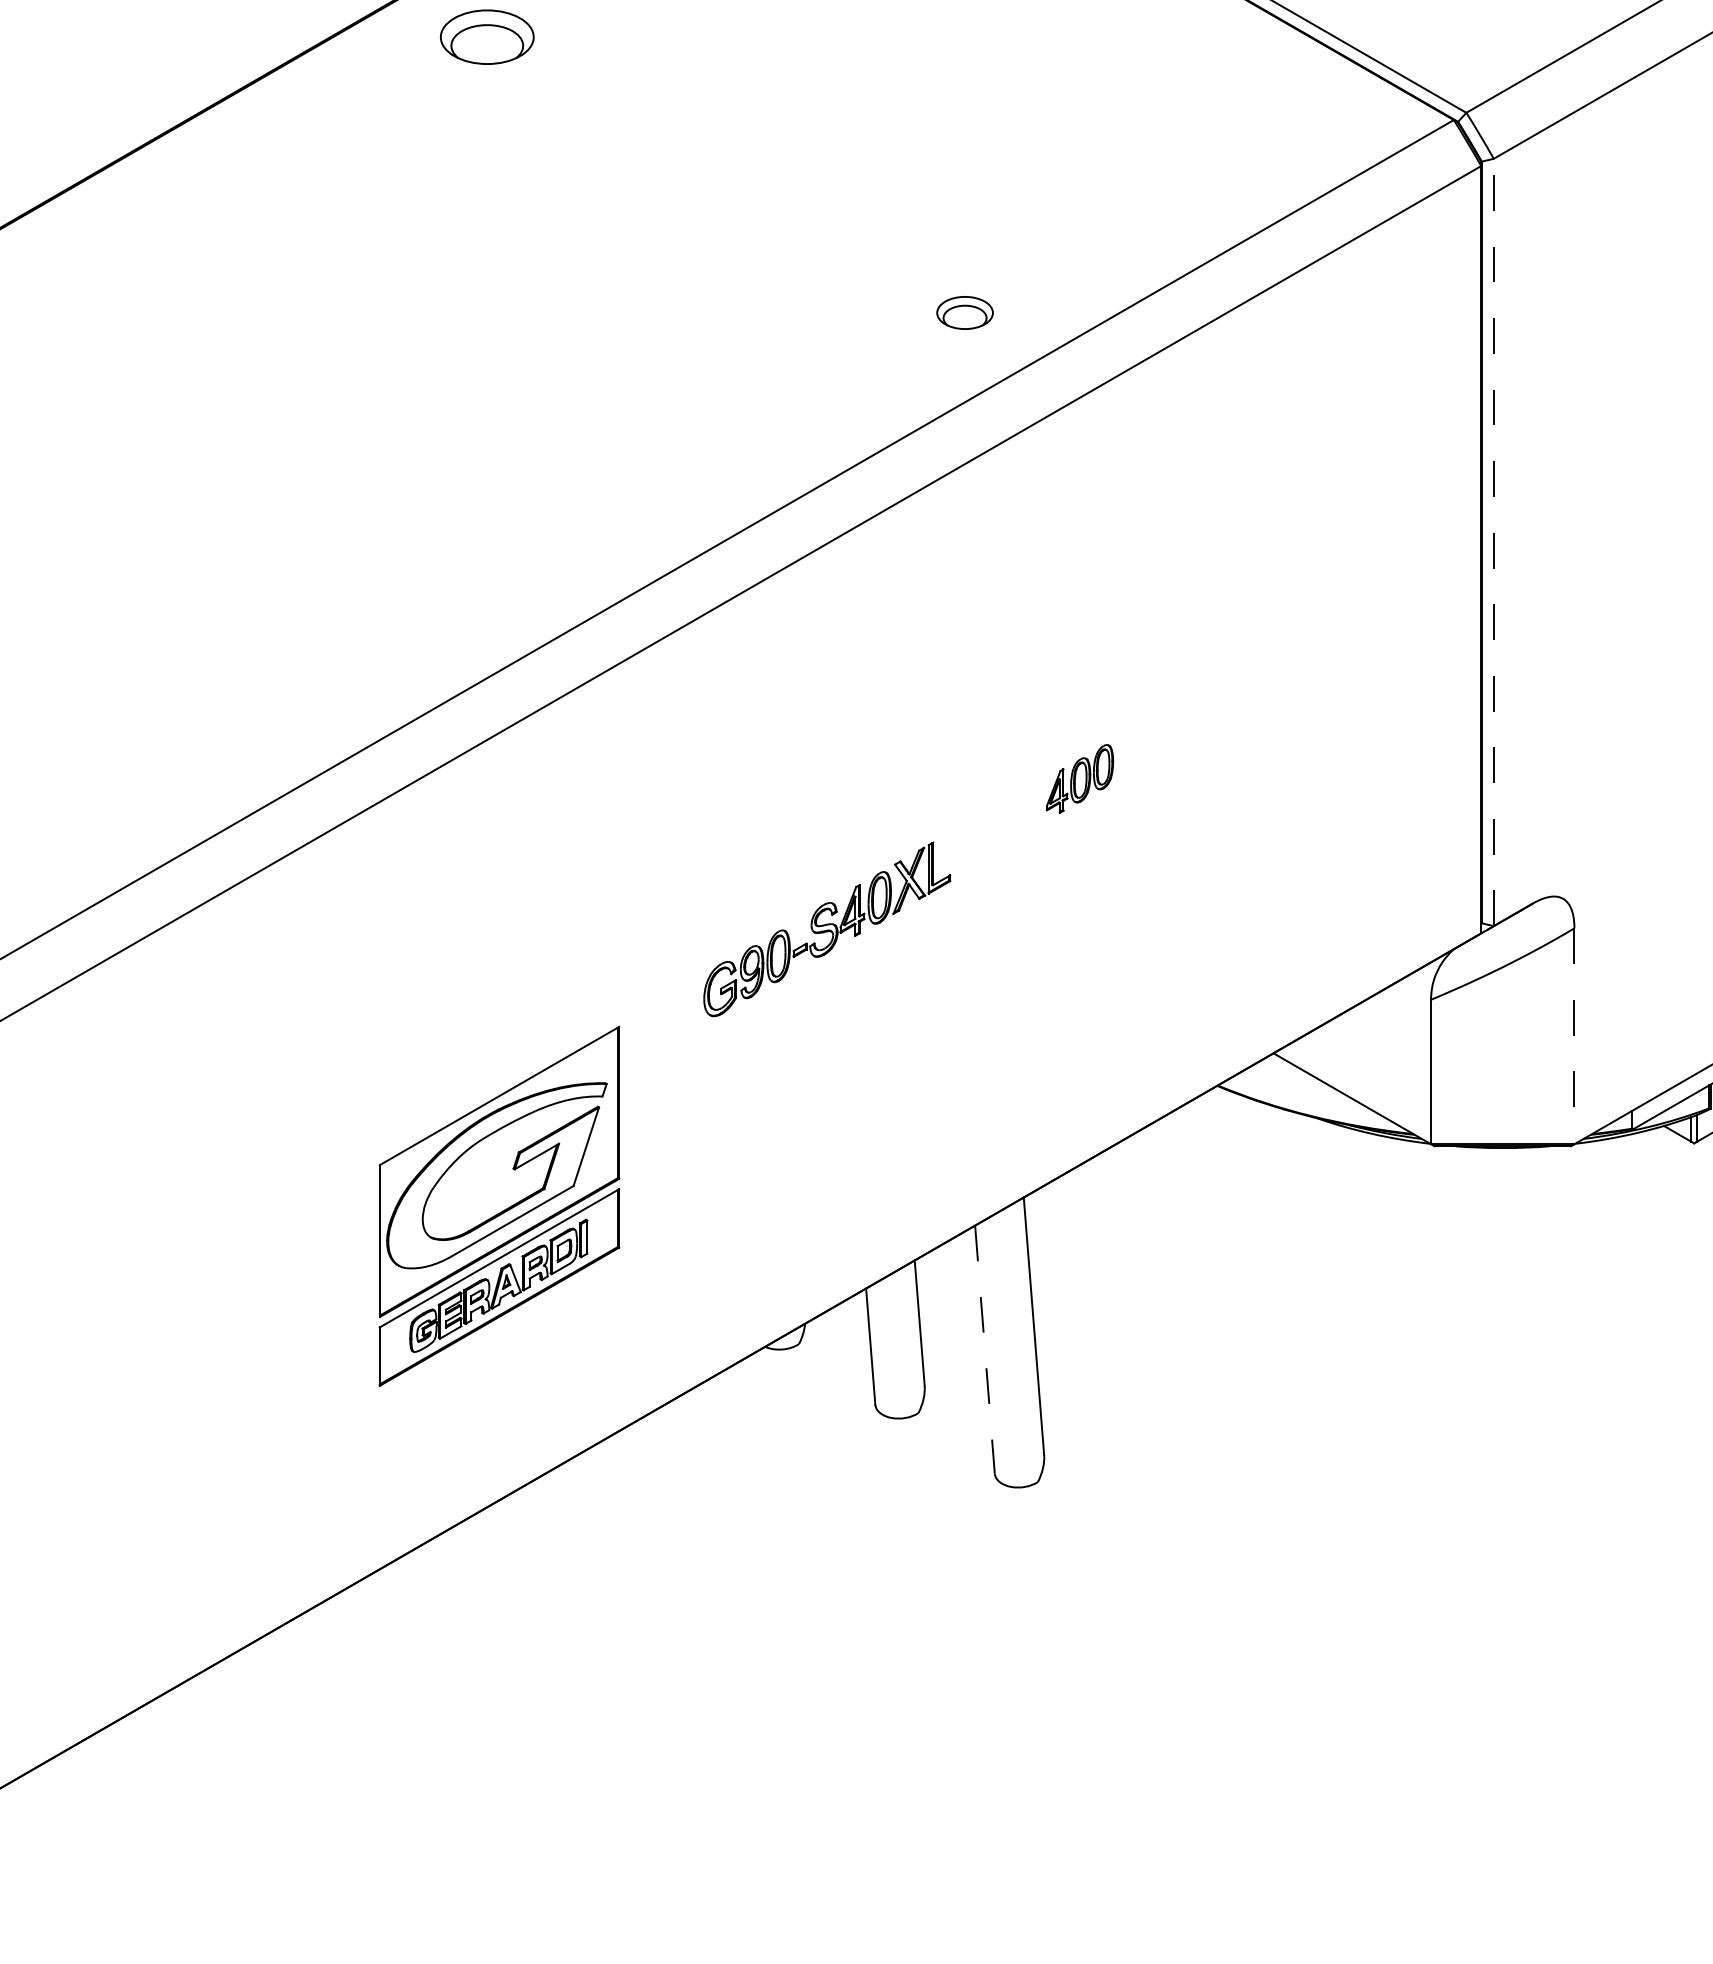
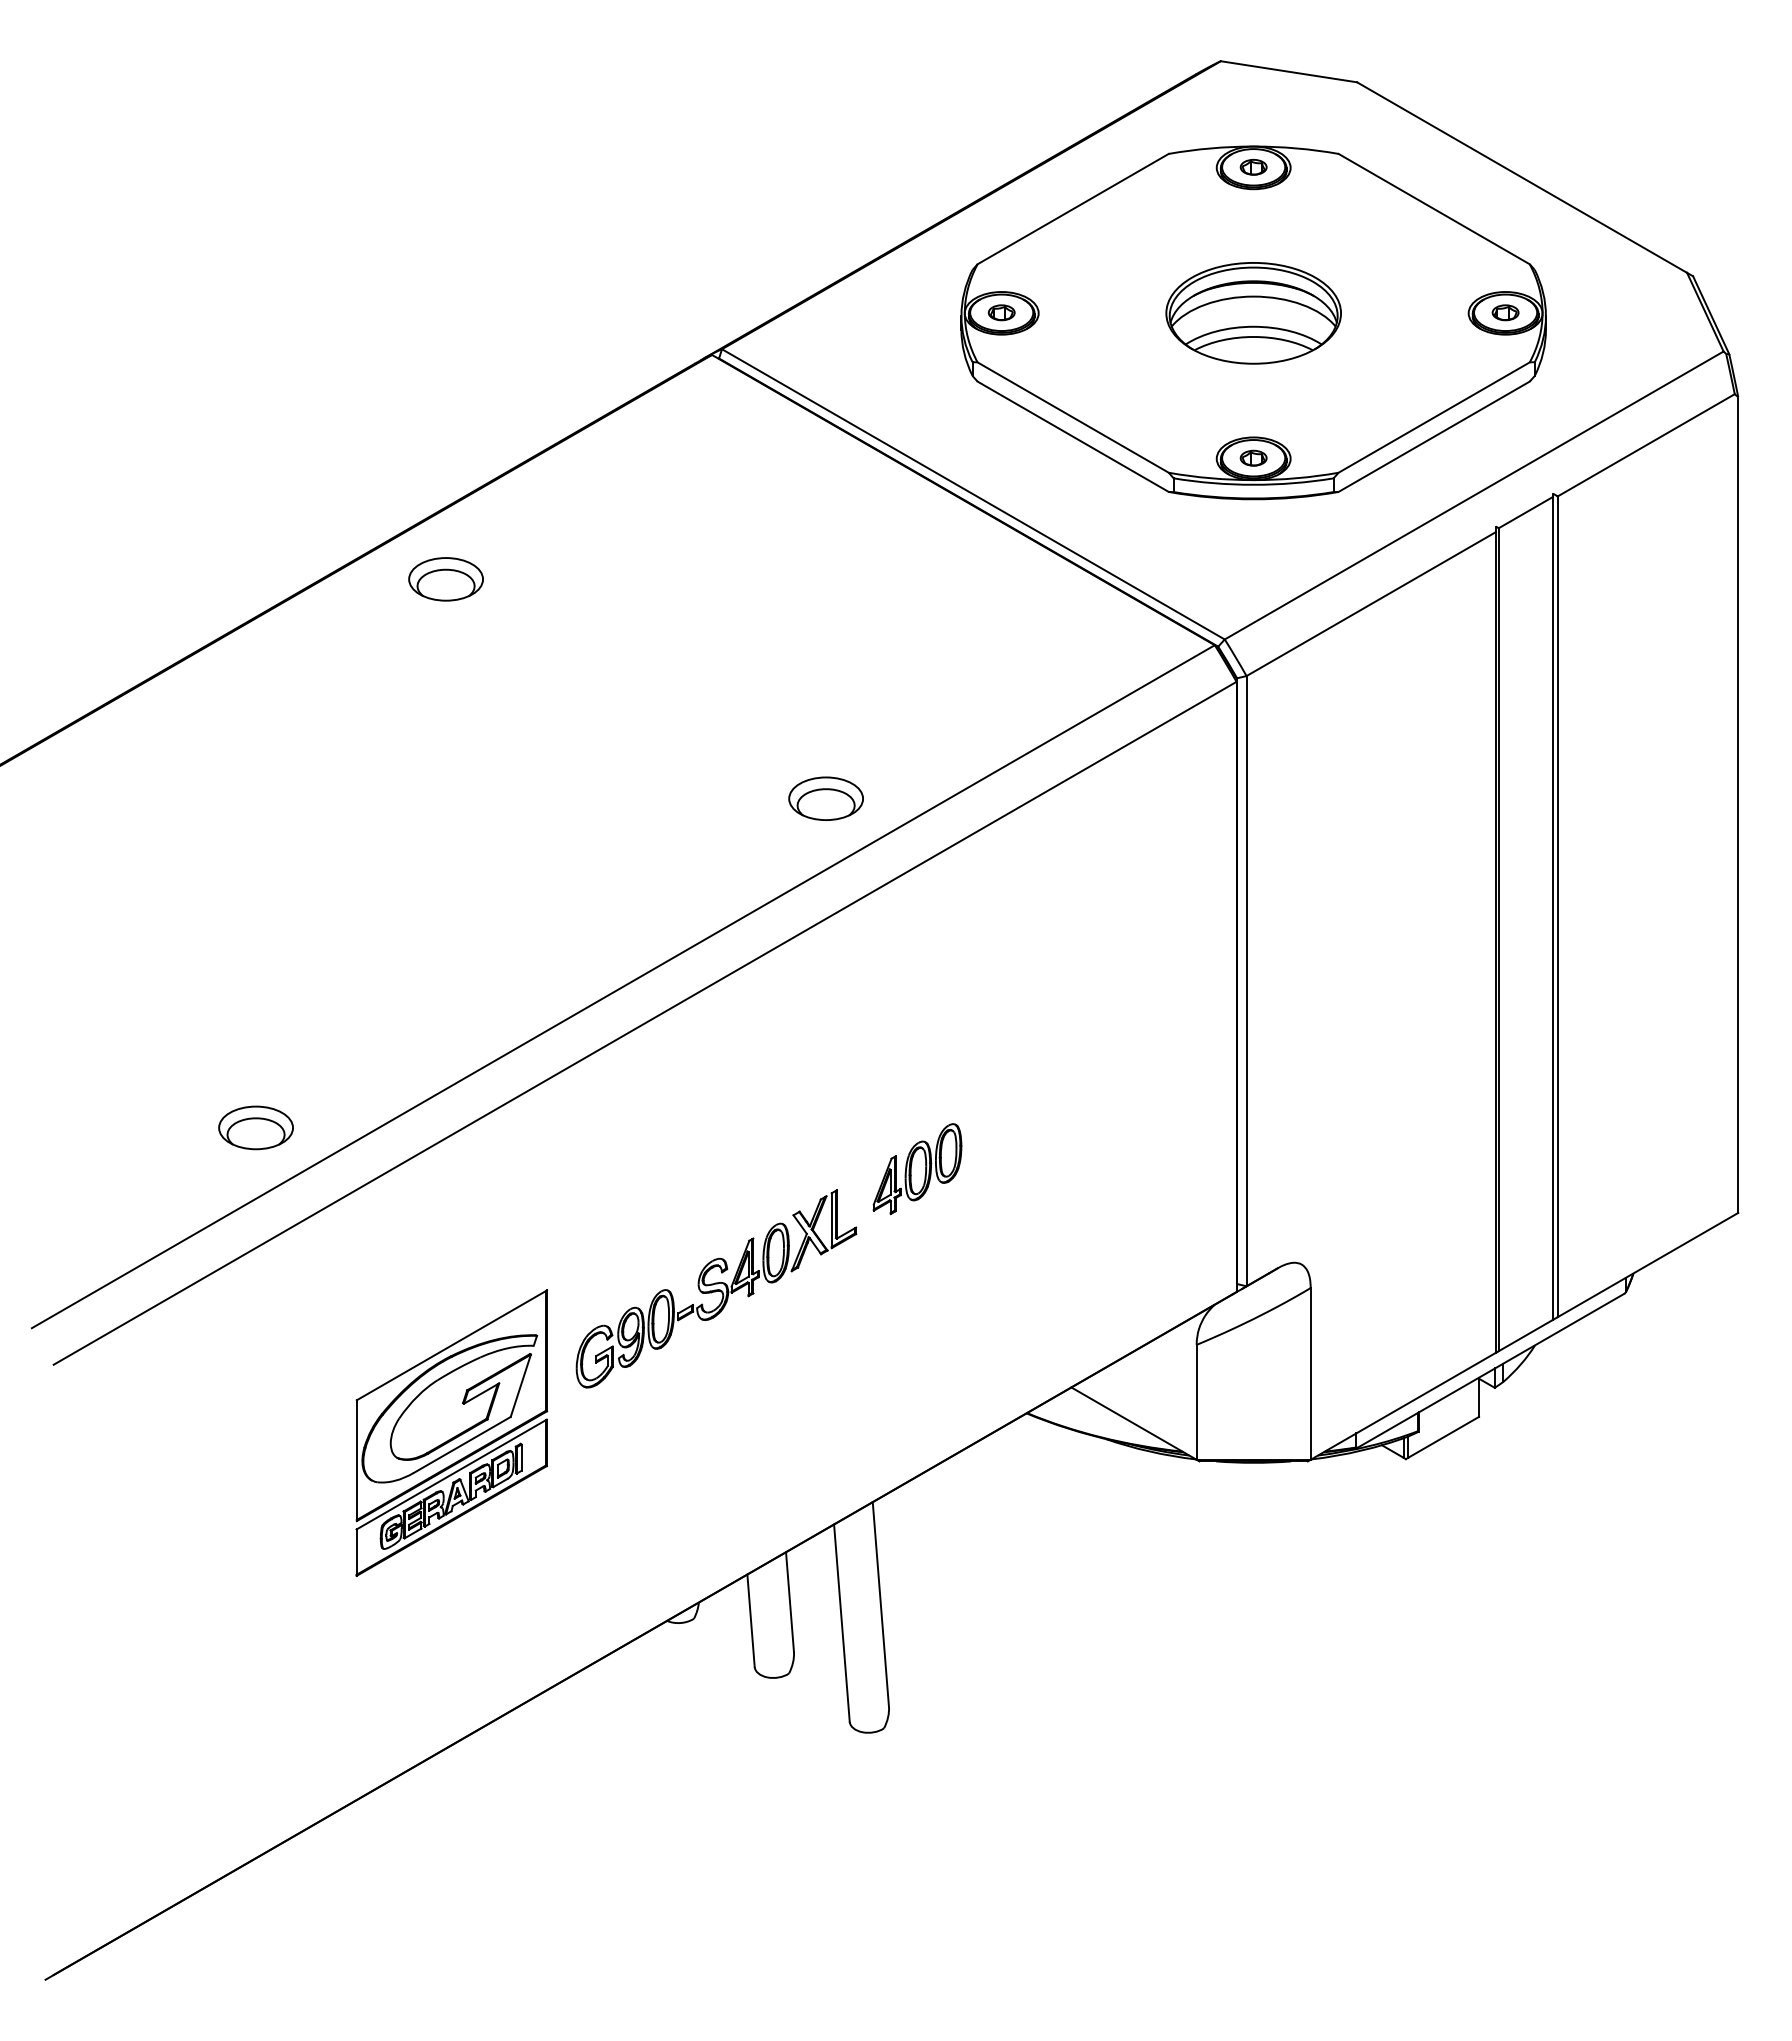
part: (964, 312) -> (825, 798), size x1.67
line: (1493, 541) -> (1246, 980), dashed -> solid
part: (247, 726) -> (255, 1127), added
part: (1080, 779) -> (917, 1169), size x1.67
part: (827, 928) -> (716, 1288), size x1.43
line: (1574, 1035) -> (1310, 1373), dashed -> solid
part: (499, 1205) -> (451, 1432), moved
line: (984, 1350) -> (841, 1623), dashed -> solid

